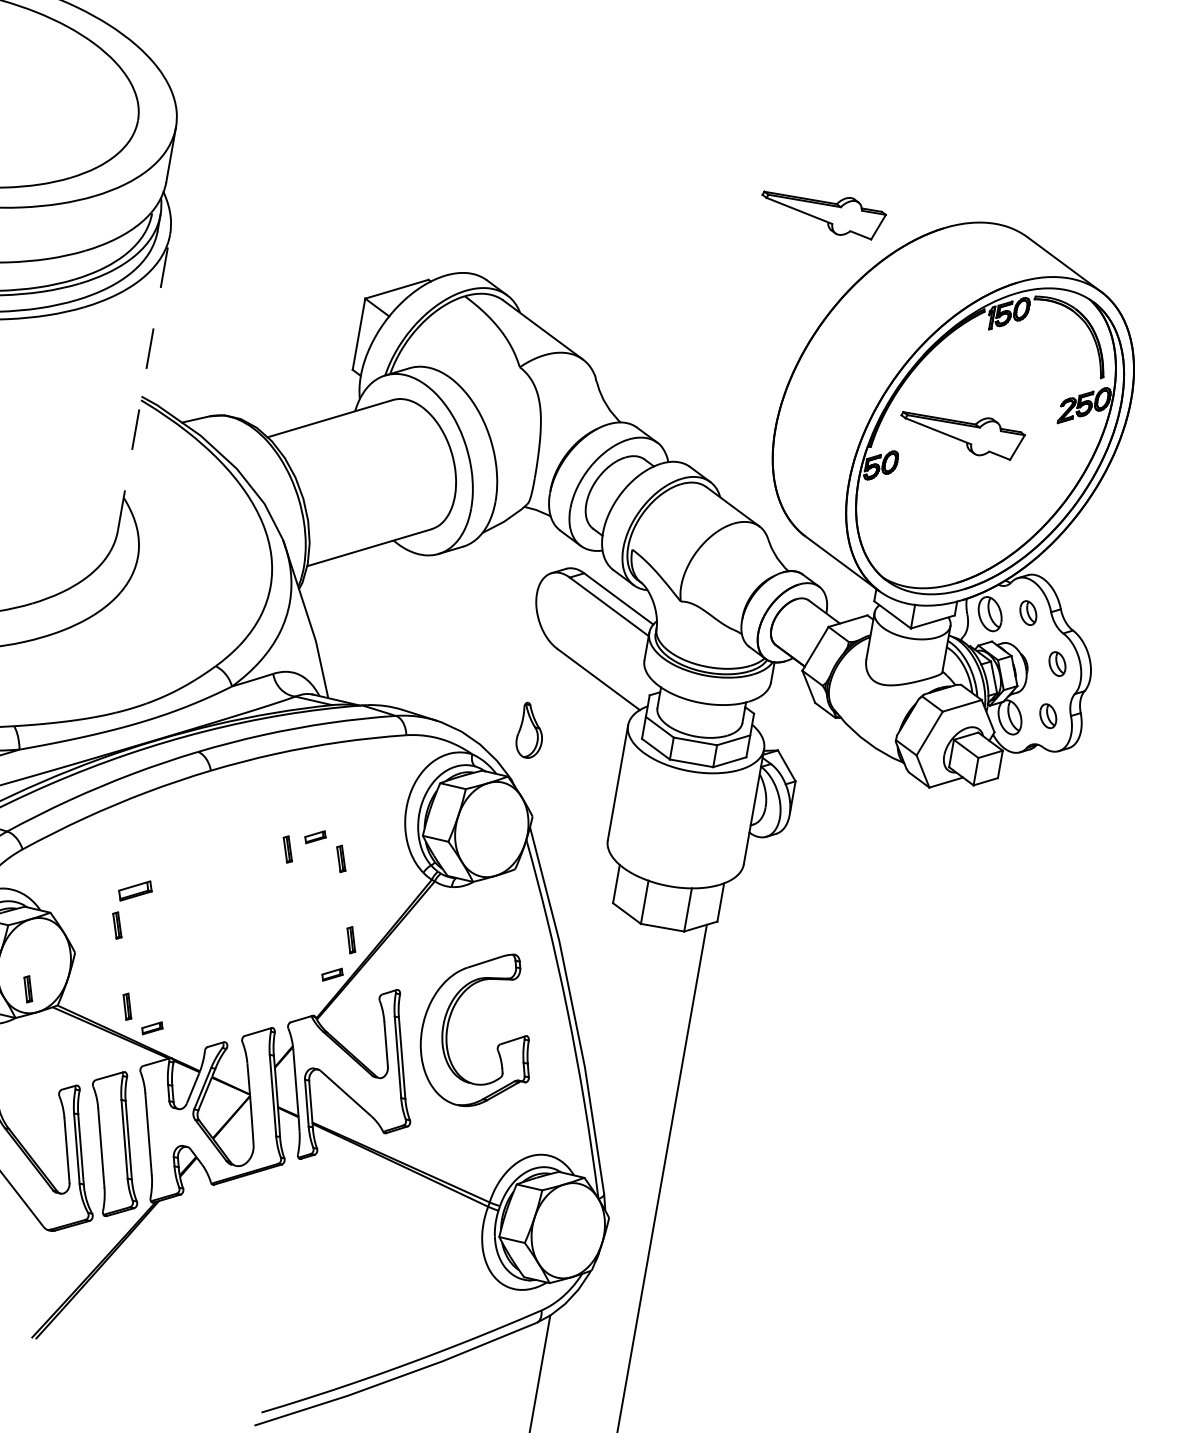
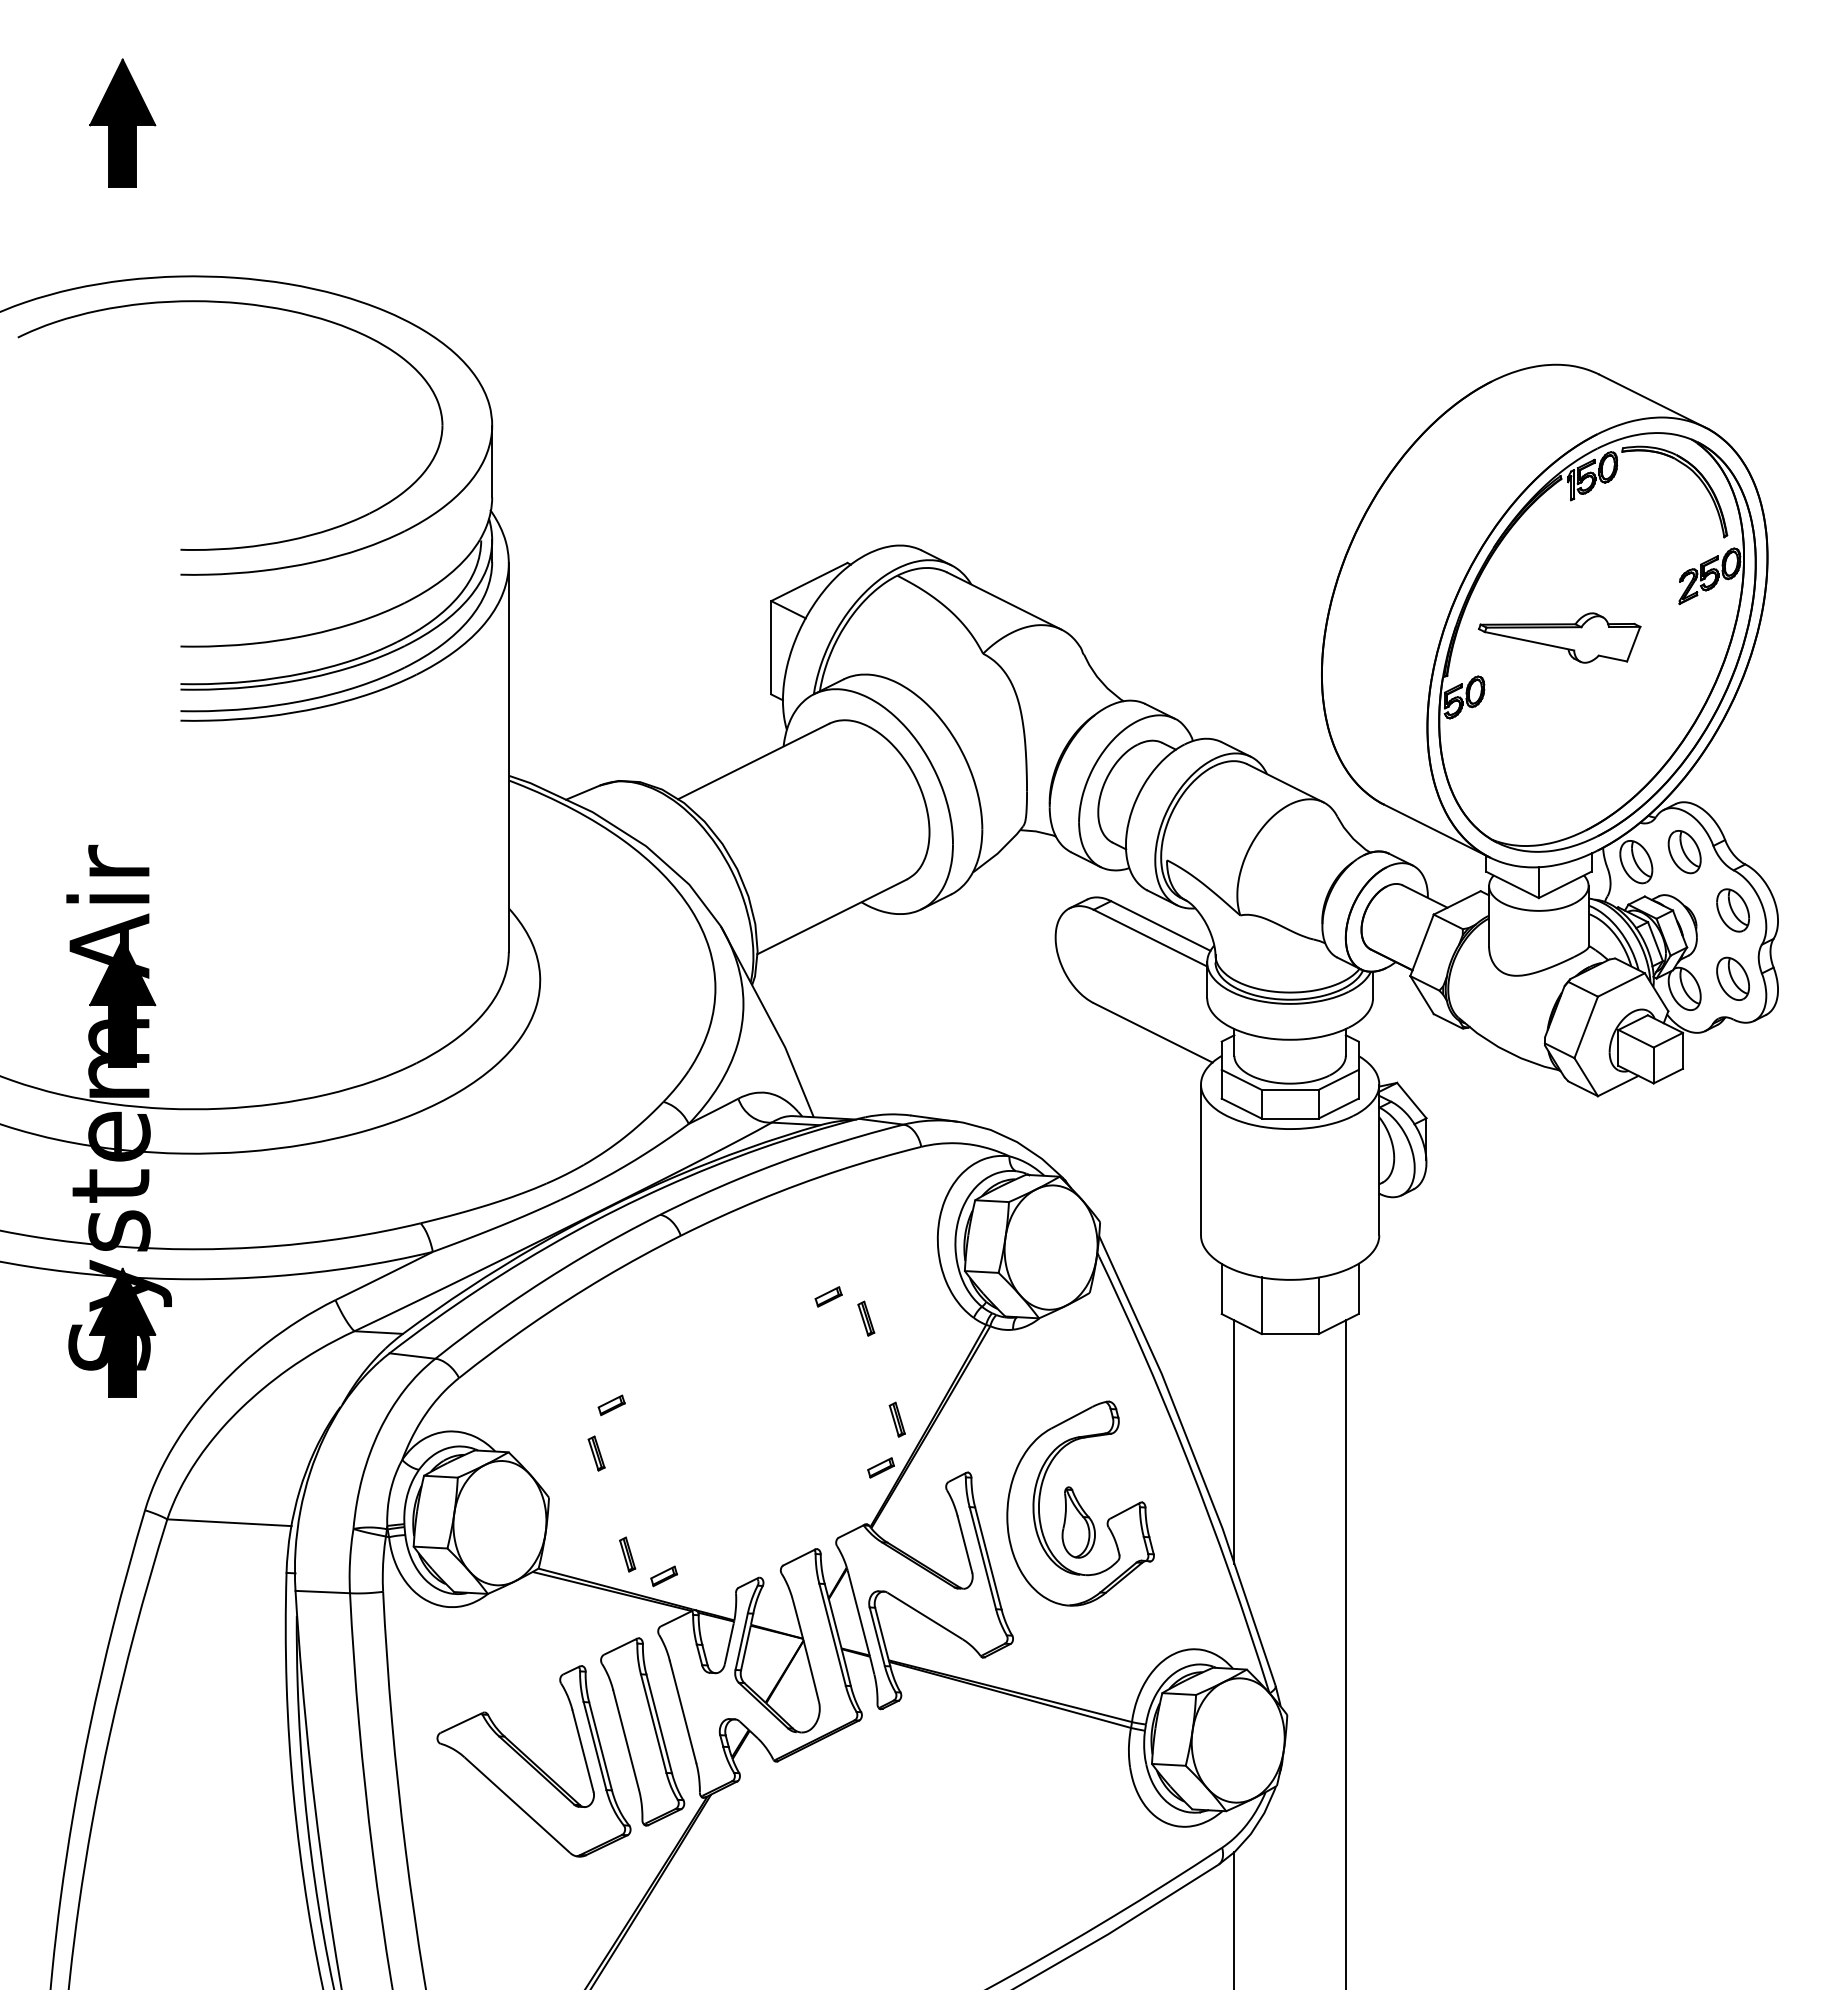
part: (822, 212) -> (1333, 388), removed
line: (143, 382) -> (508, 757), dashed -> solid
part: (1028, 613) -> (1684, 852), size x1.43
part: (1057, 664) -> (1732, 910), size x1.43
part: (1047, 715) -> (1732, 978), size x1.43
part: (530, 730) -> (1078, 1522), moved
part: (288, 849) -> (796, 1318), removed
part: (135, 890) -> (611, 1404), size x0.62
part: (28, 989) -> (497, 1554), removed
line: (605, 1002) -> (1234, 1441), added

